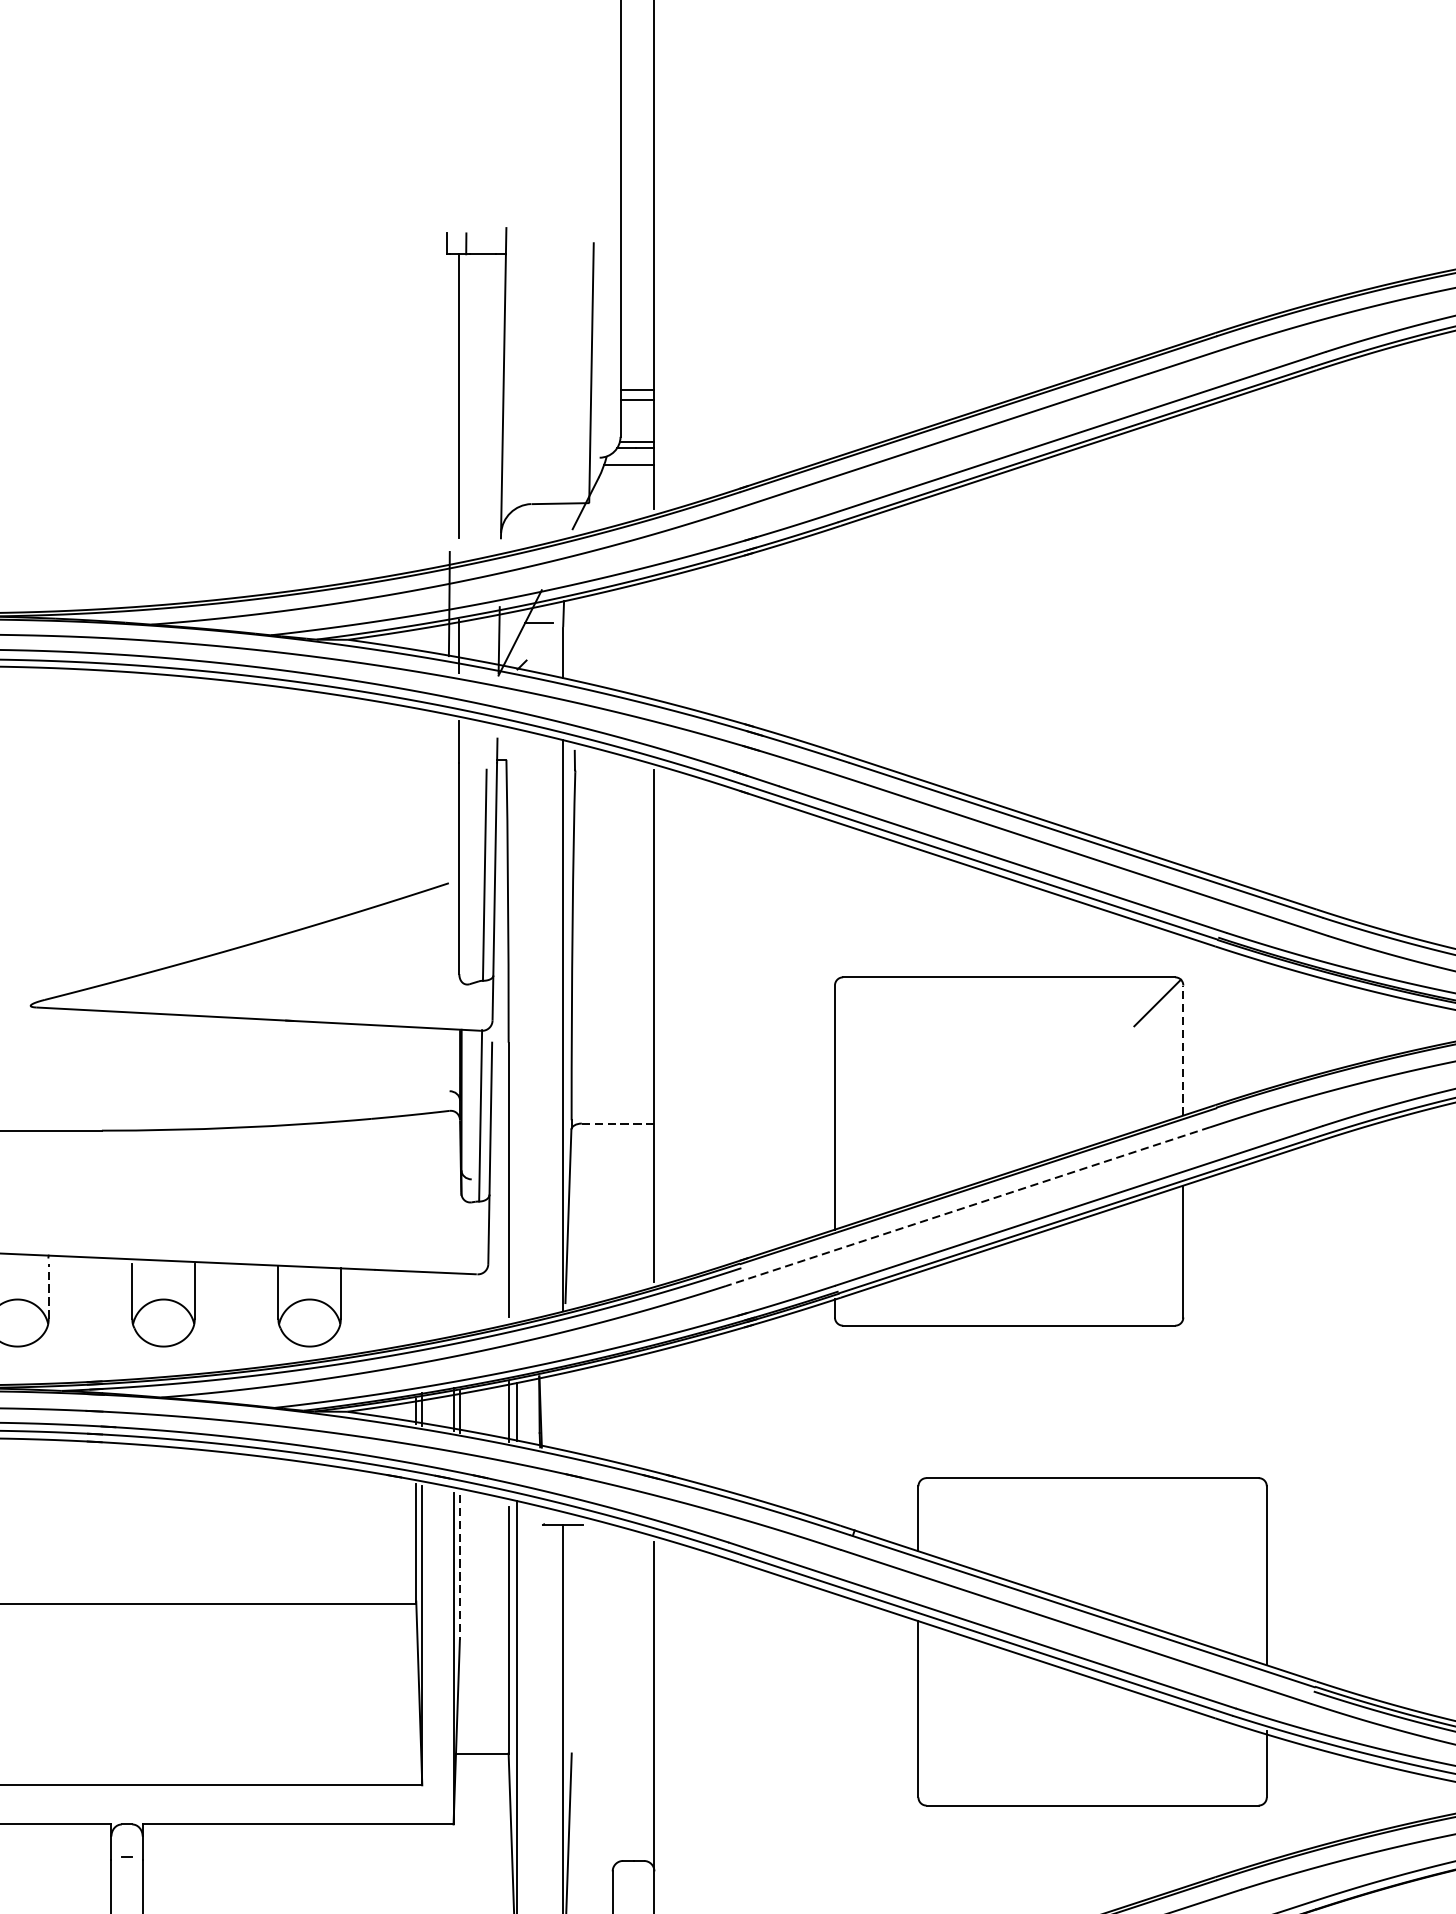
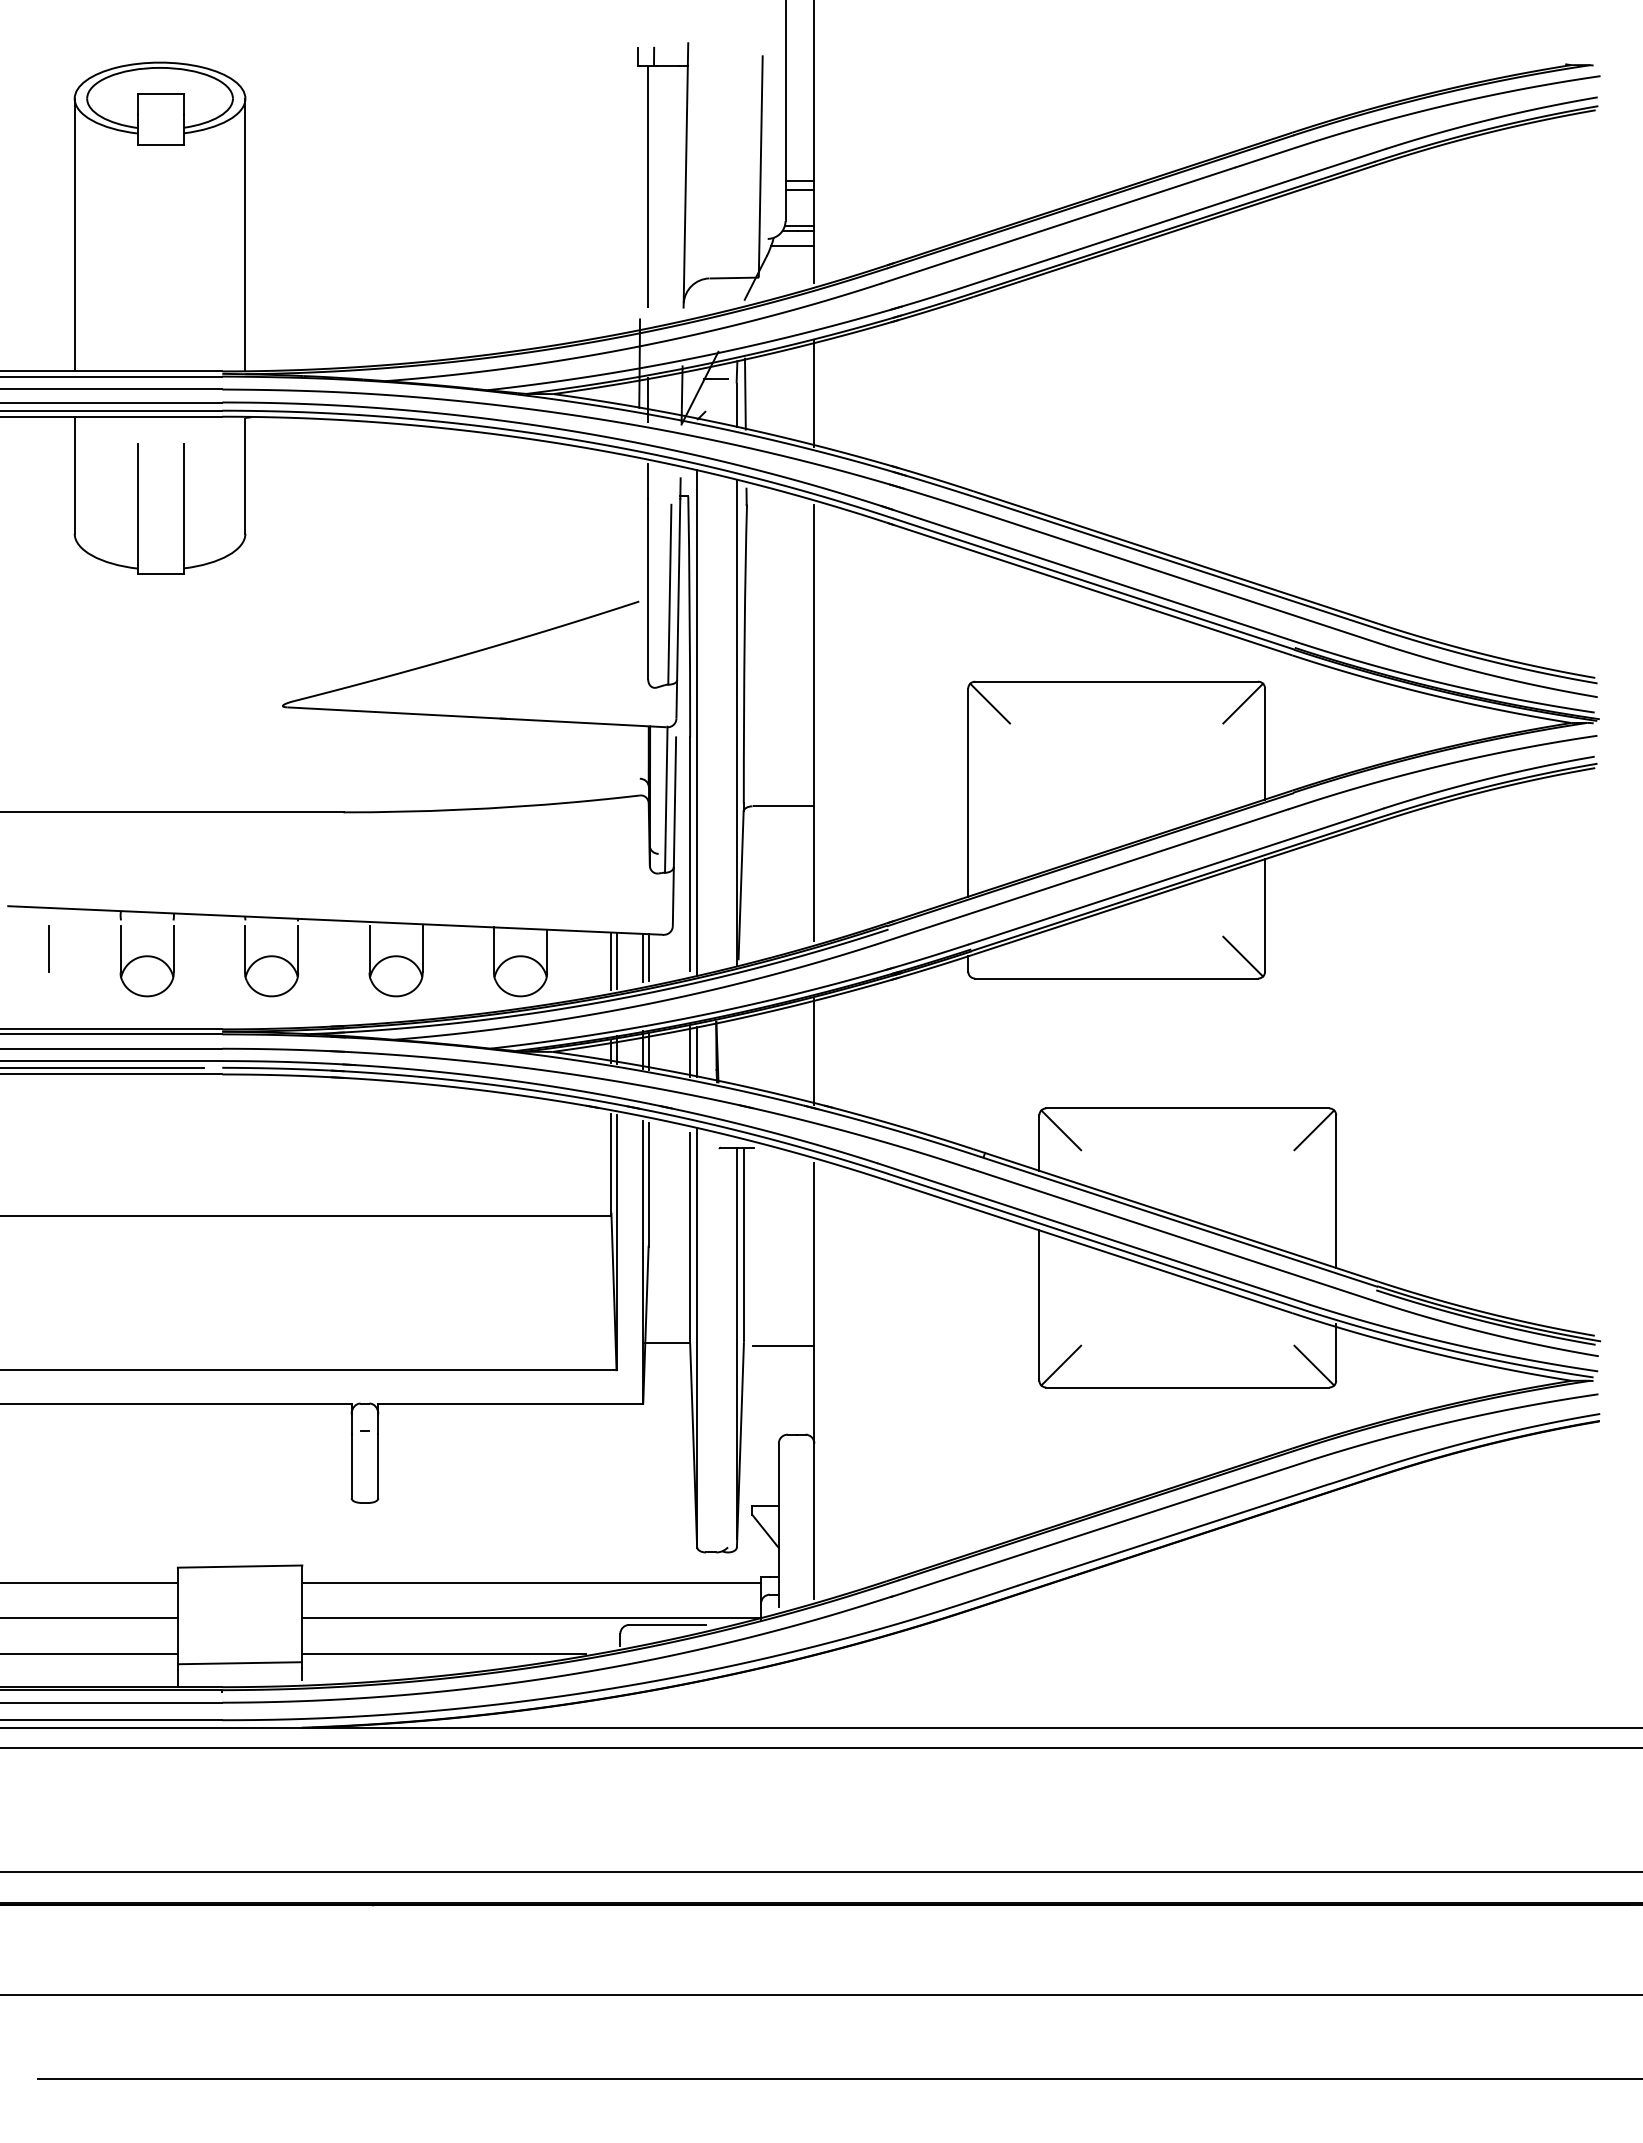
line: (572, 639) -> (744, 393), added
line: (654, 639) -> (814, 393), added
line: (859, 1002) -> (989, 703), added
line: (517, 1025) -> (697, 722), added
line: (1183, 1049) -> (1265, 743), dashed -> solid
line: (618, 1123) -> (783, 806), dashed -> solid
line: (967, 1207) -> (1081, 877), dashed -> solid
line: (49, 1290) -> (298, 948), dashed -> solid
line: (1157, 1299) -> (1243, 956), added
line: (453, 1300) -> (643, 957), added
line: (459, 1300) -> (648, 957), added
line: (422, 1304) -> (616, 960), added
line: (416, 1305) -> (611, 961), added
line: (654, 1411) -> (814, 1051), added
line: (944, 1503) -> (1061, 1130), added
line: (1241, 1503) -> (1314, 1130), added
line: (459, 1567) -> (648, 1184), dashed -> solid
line: (571, 1637) -> (743, 1244), added
line: (618, 1757) -> (783, 1346), added
line: (944, 1779) -> (1061, 1365), added
line: (1241, 1779) -> (1314, 1365), added

